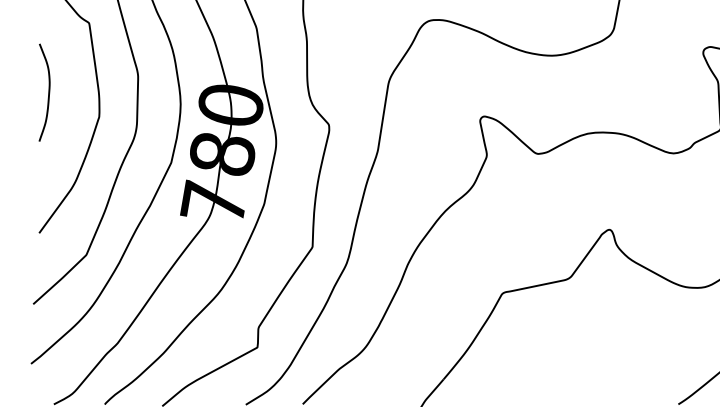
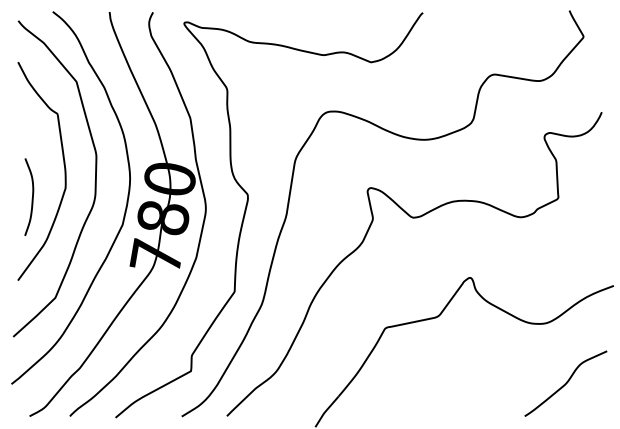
curve: (47, 94) -> (31, 198), moved

